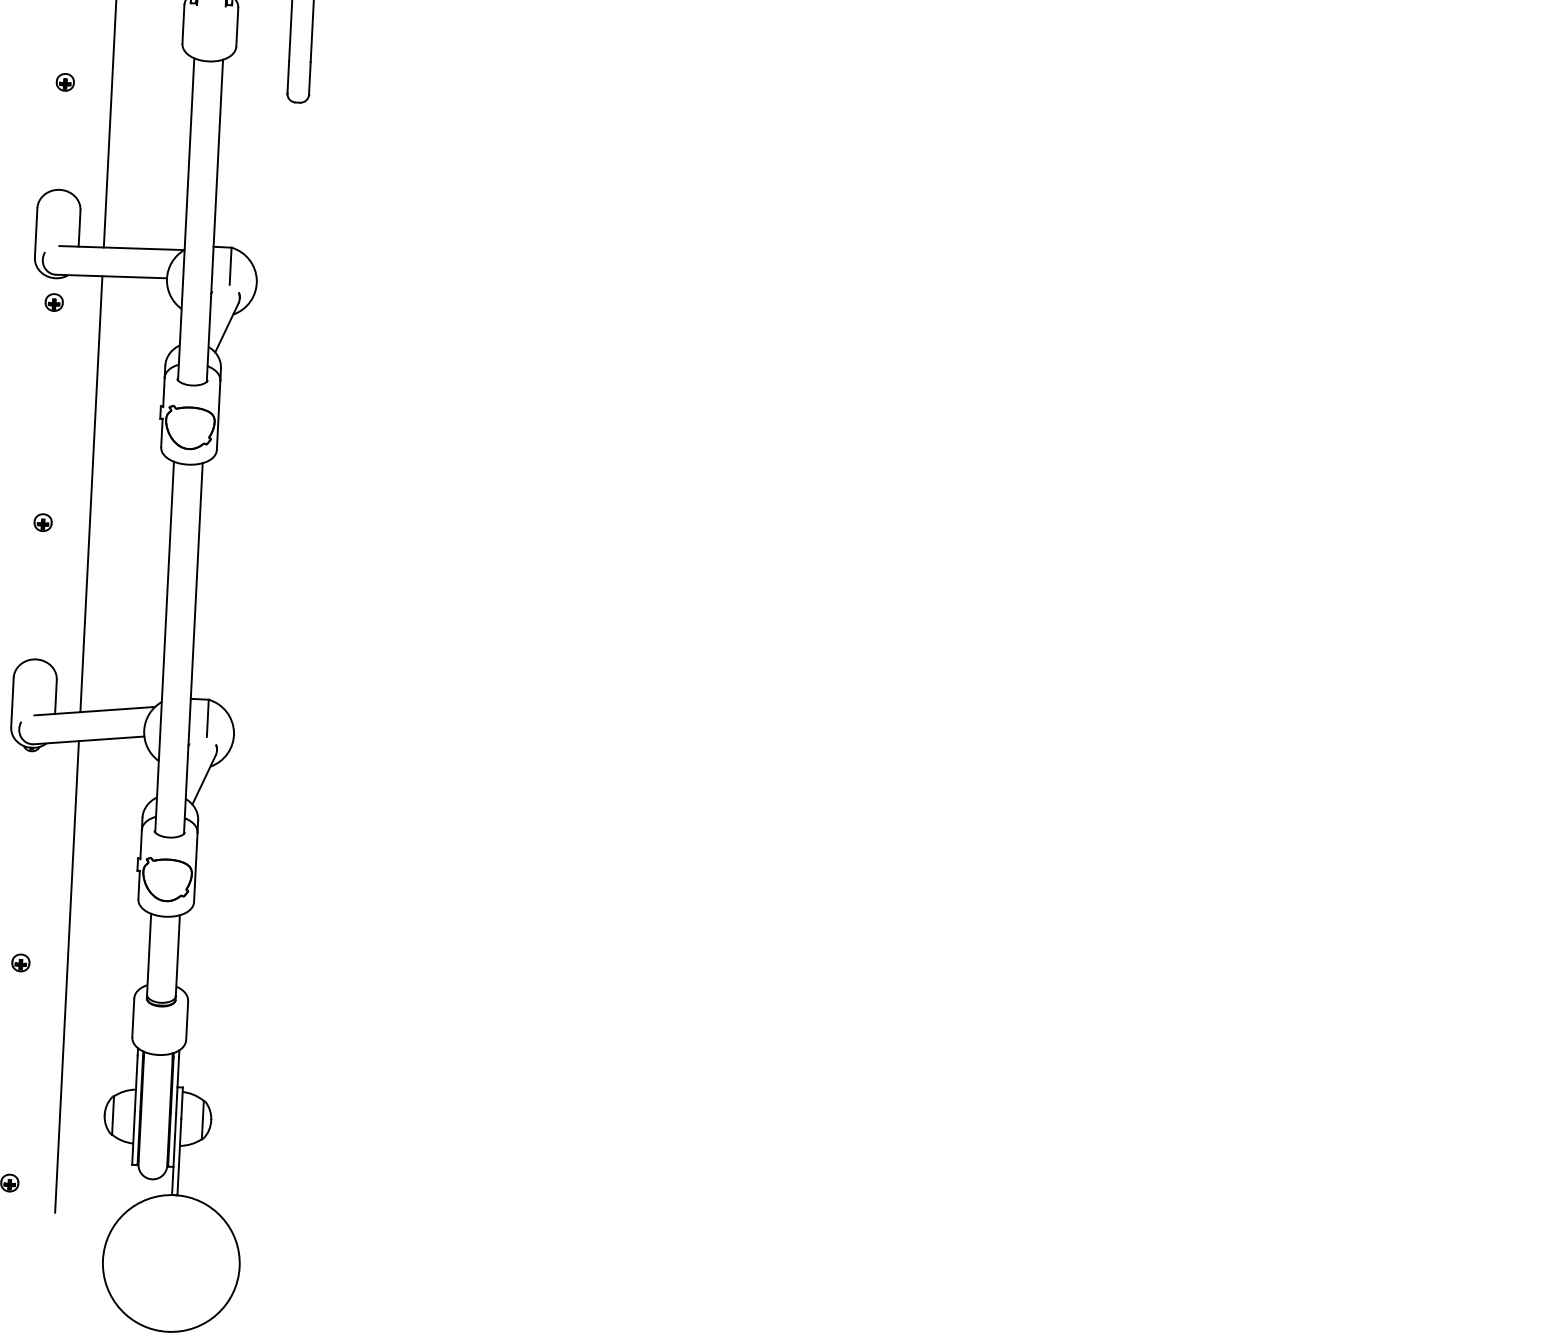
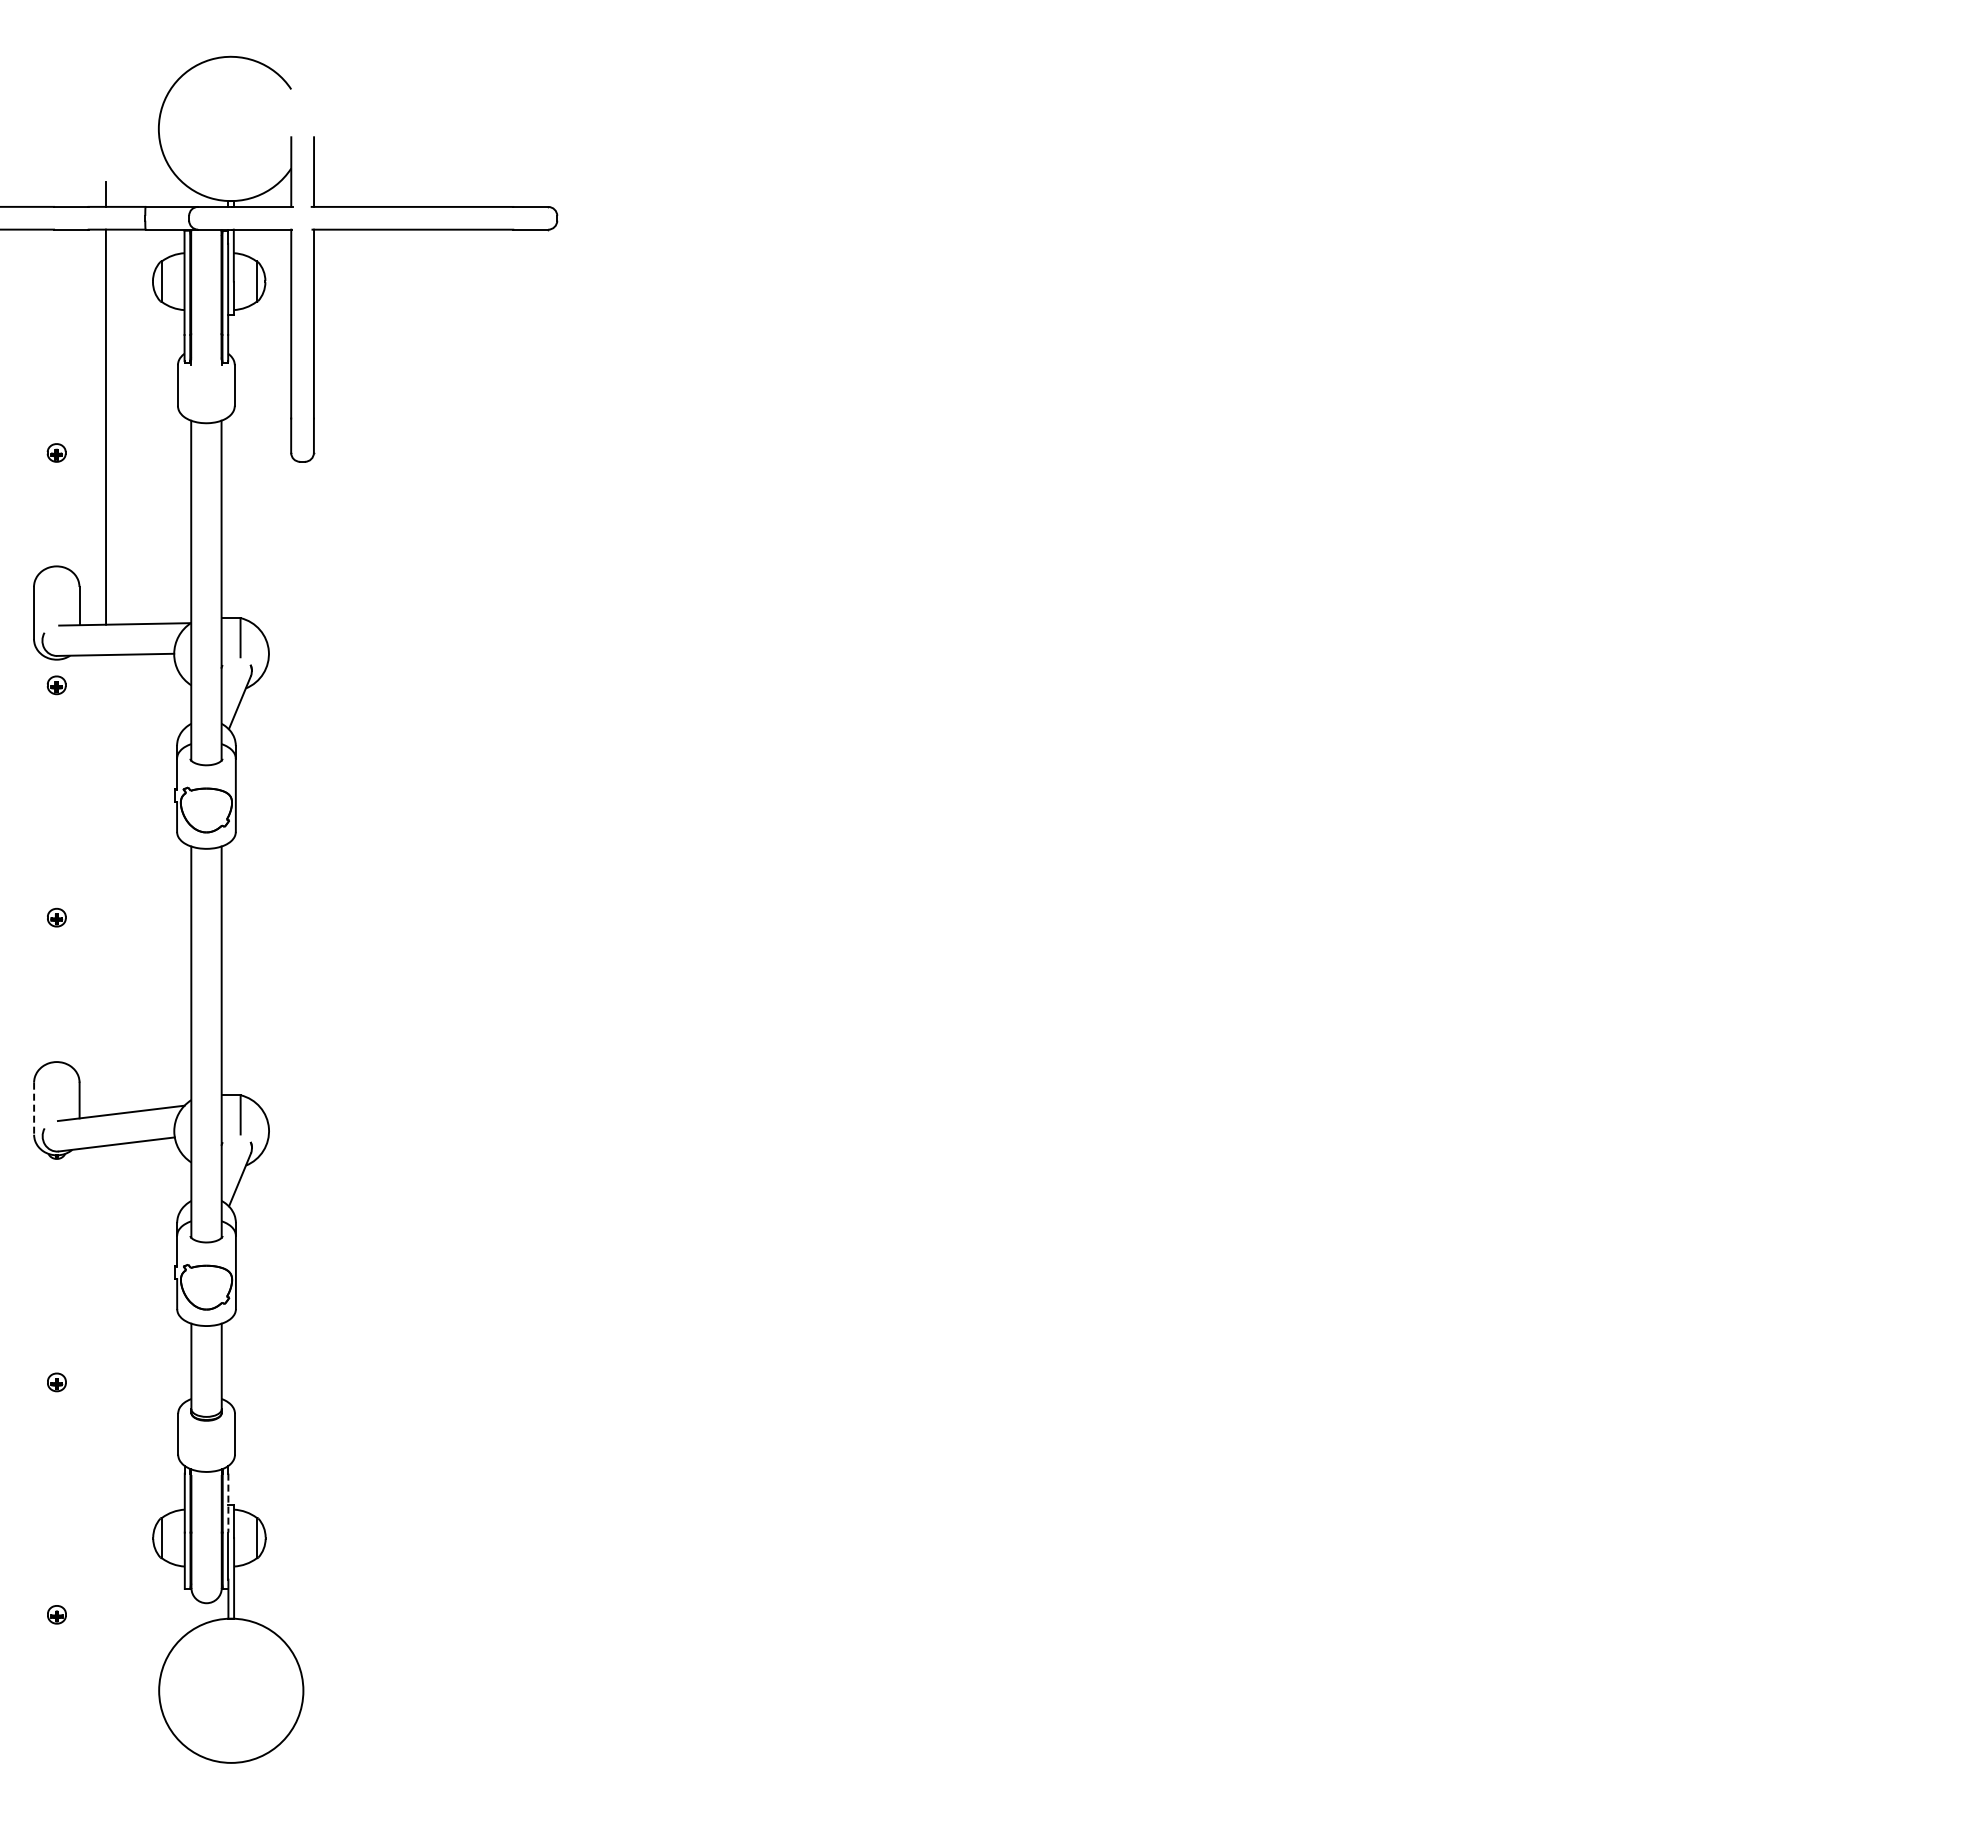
line: (91, 494) -> (106, 885), removed
line: (12, 703) -> (34, 1109), solid -> dashed
line: (67, 976) -> (106, 1394), removed
line: (177, 1085) -> (228, 1503), solid -> dashed

